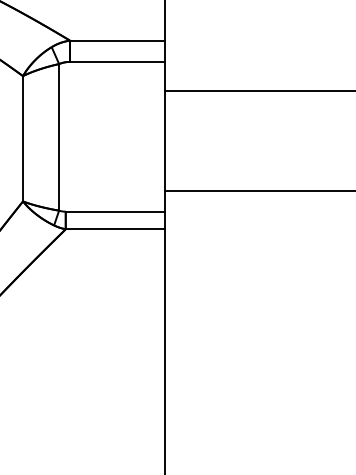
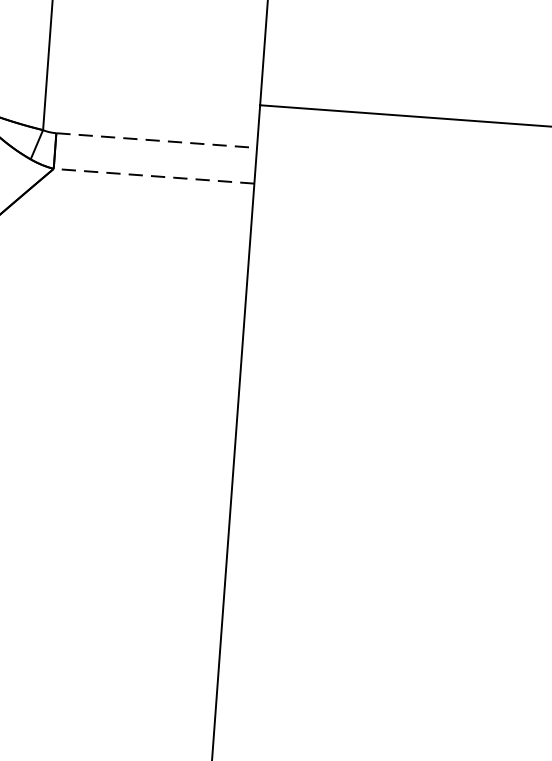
line: (115, 211) -> (157, 140), solid -> dashed
line: (114, 229) -> (152, 176), solid -> dashed

